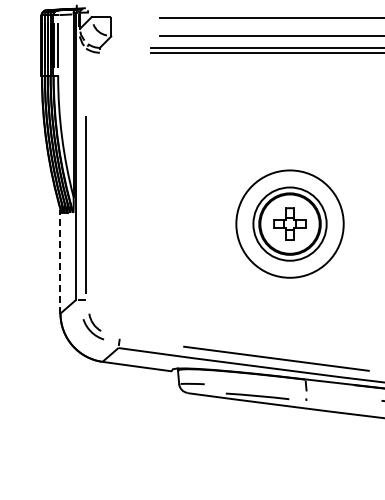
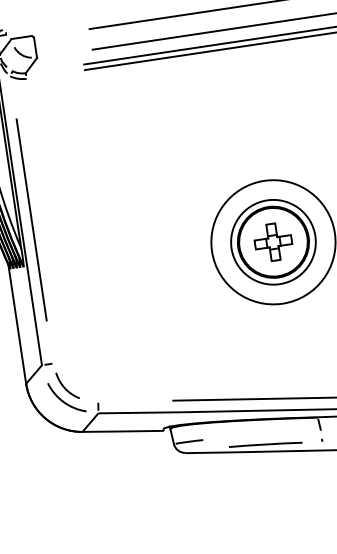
line: (85, 204) -> (30, 219), moved
line: (60, 261) -> (17, 324), dashed -> solid
part: (93, 326) -> (66, 392), size x1.43

